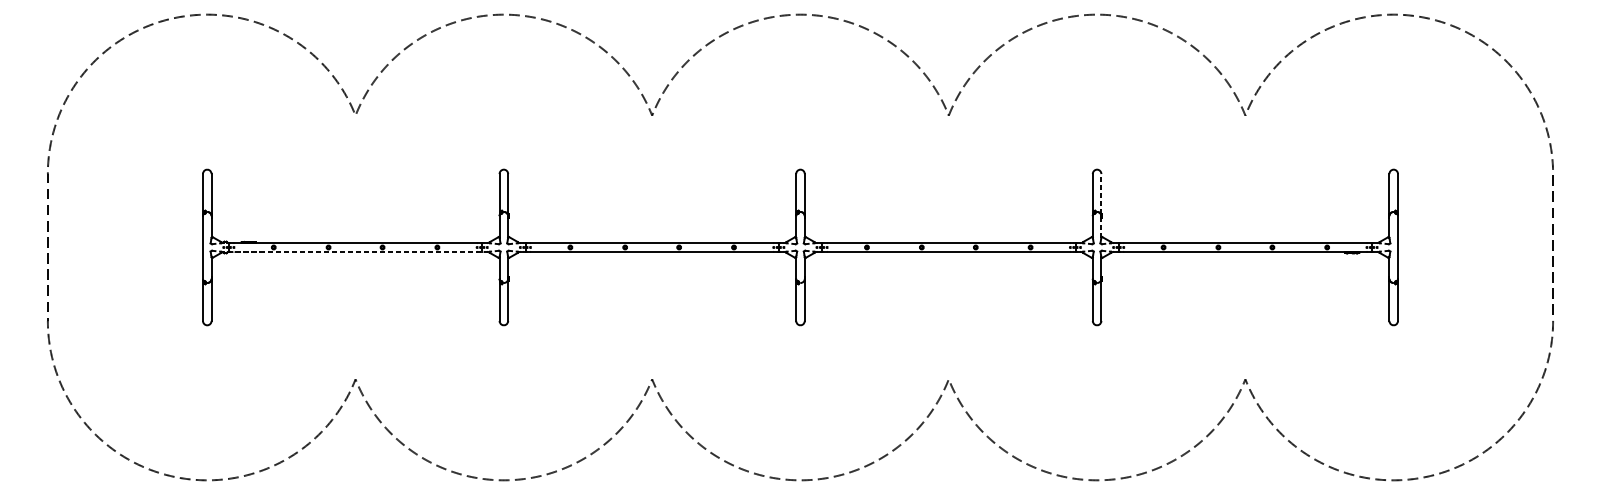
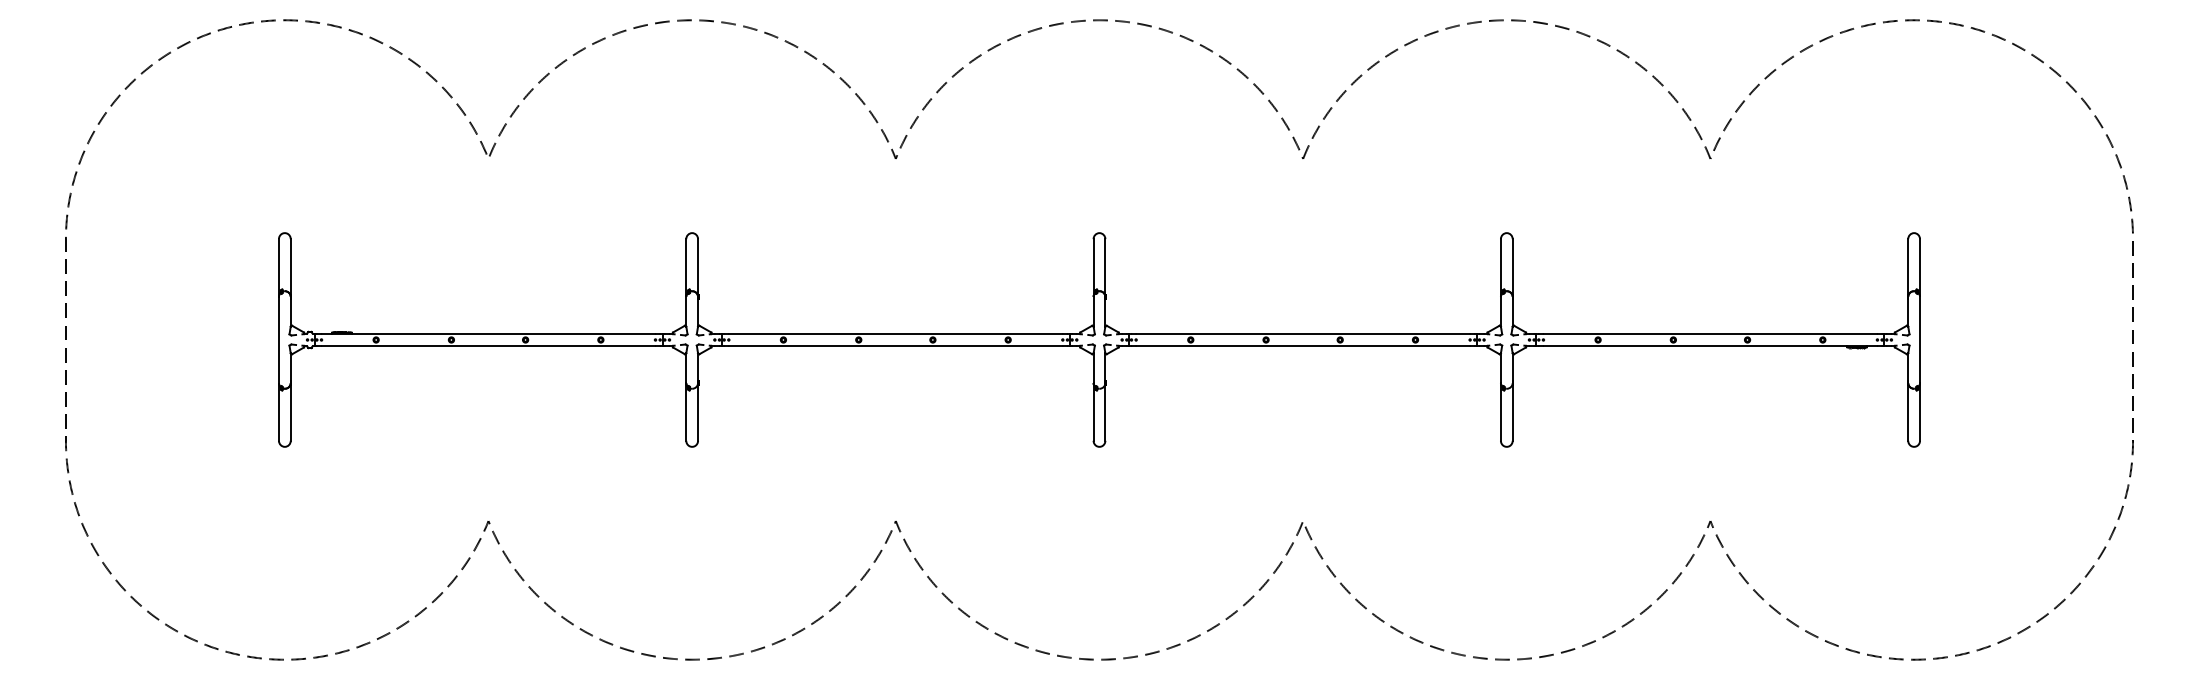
line: (1101, 205) -> (1512, 282), dashed -> solid
line: (359, 251) -> (493, 345), dashed -> solid

